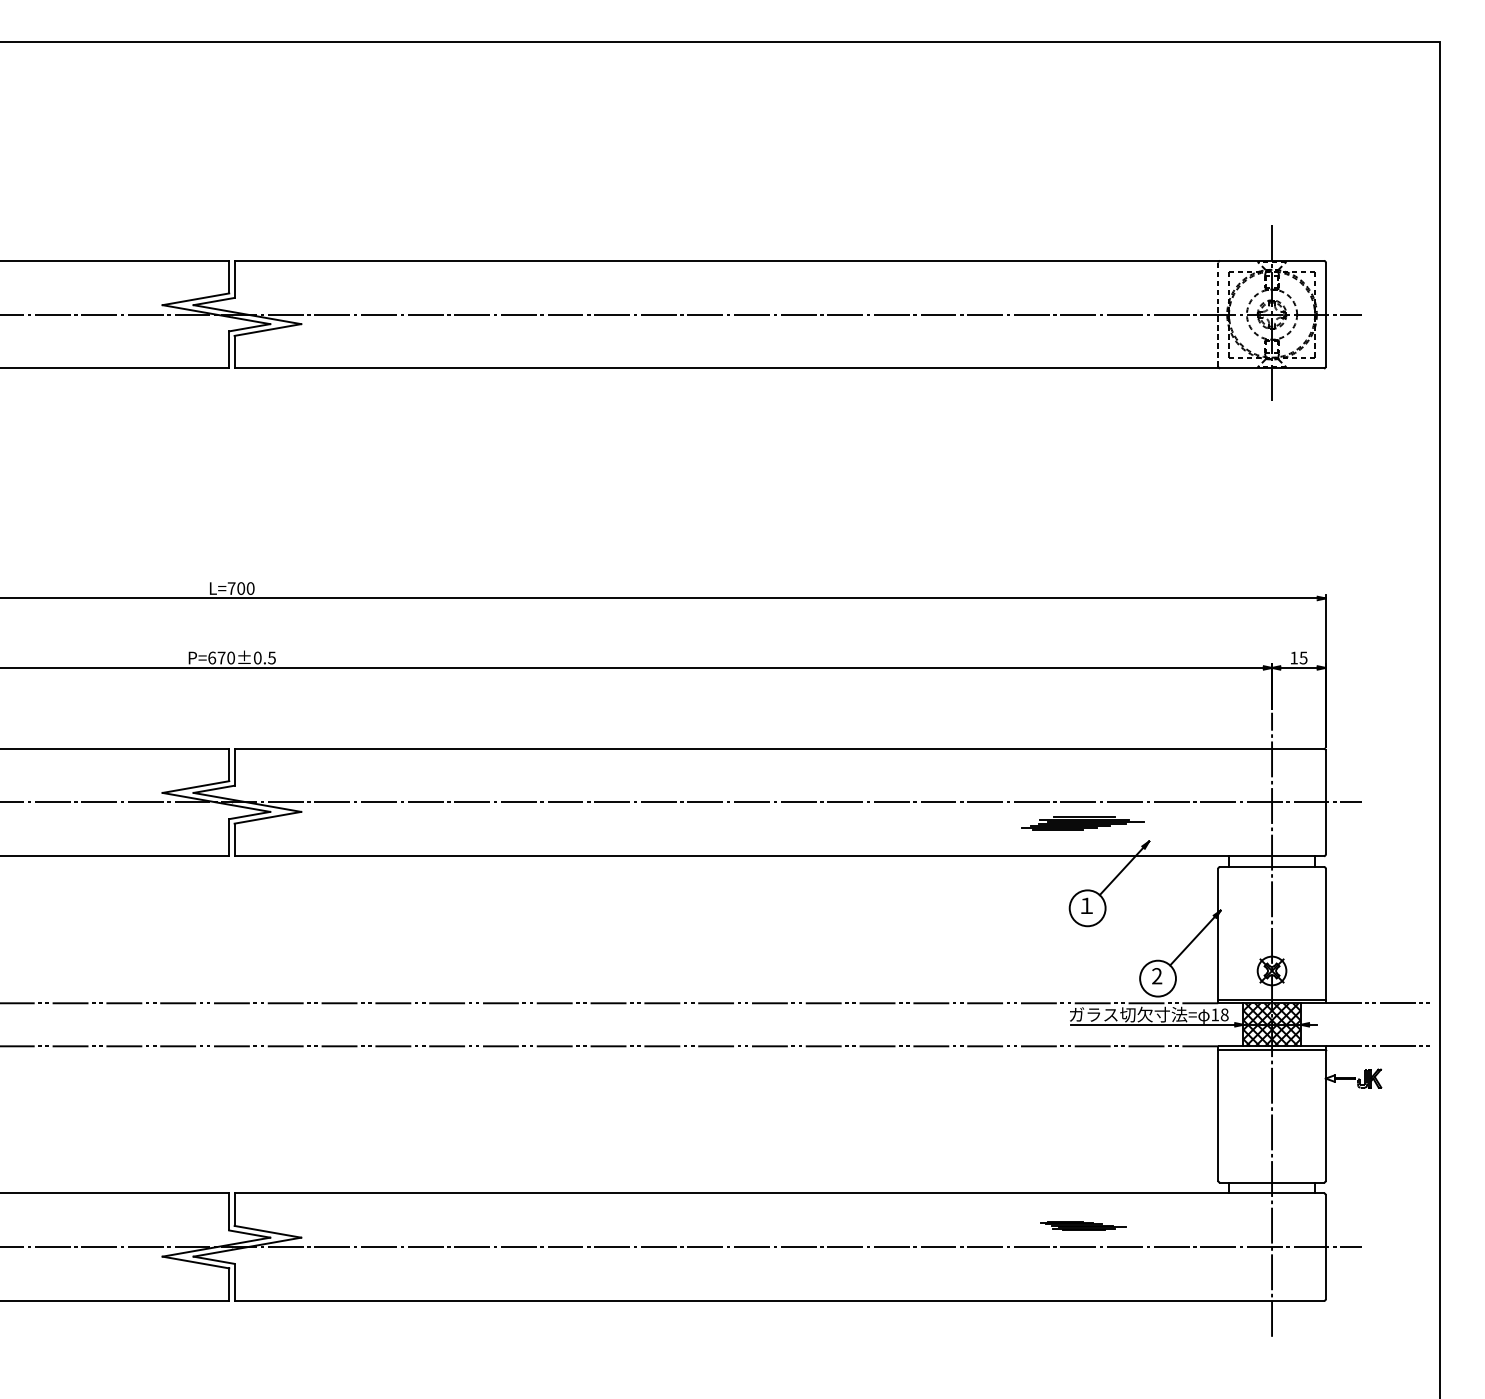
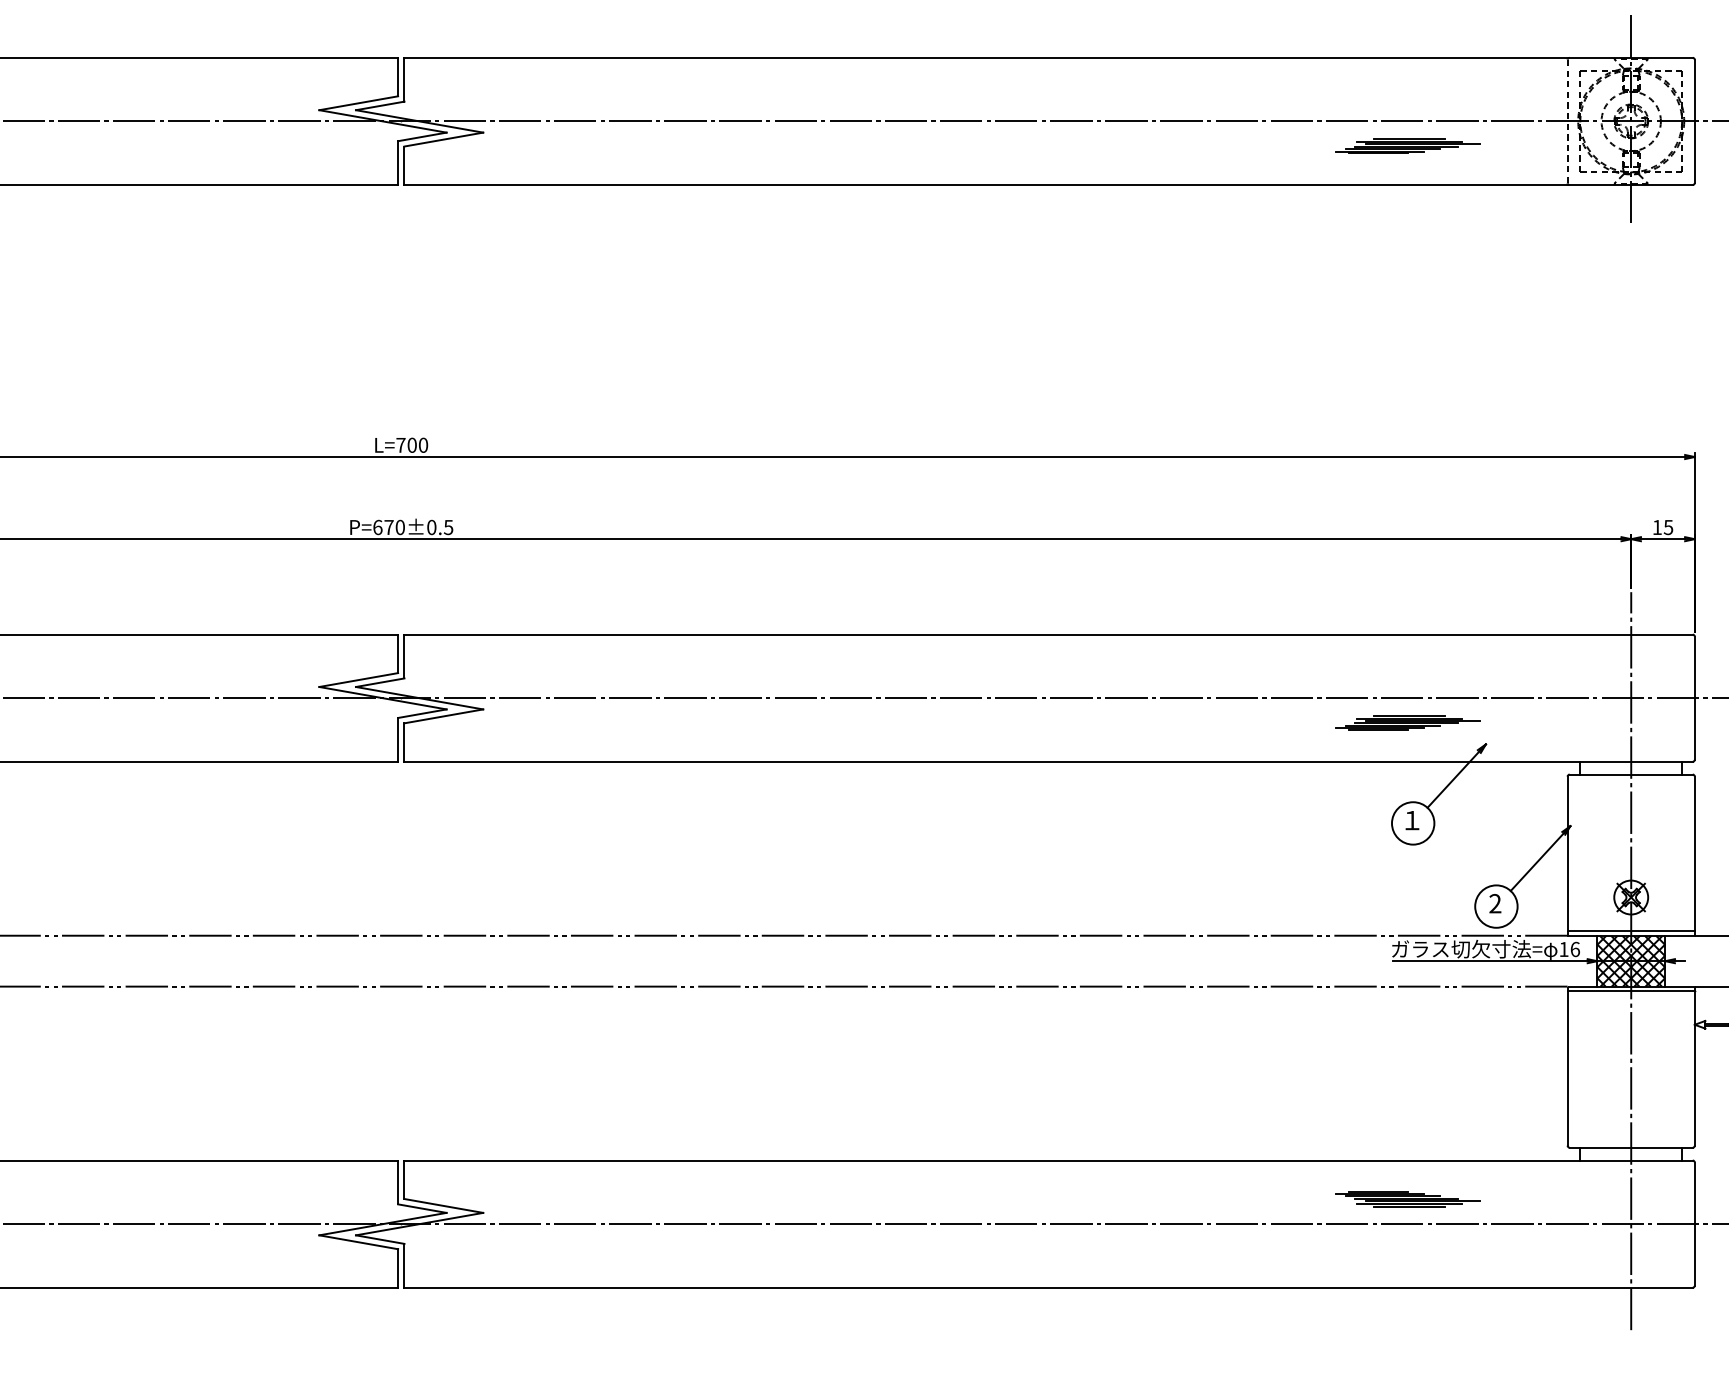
part: (1082, 335) -> (1407, 146), added
text: (1224, 1014) -> (1574, 948), 18 -> 16
part: (1082, 1225) -> (1407, 1198), size x1.43

